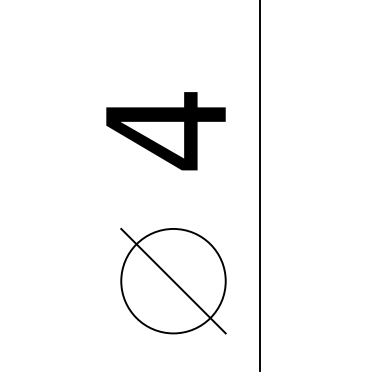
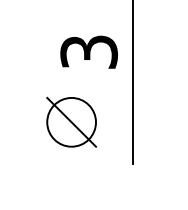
text: (164, 131) -> (88, 52), 4 -> 3
part: (173, 279) -> (71, 121), moved

